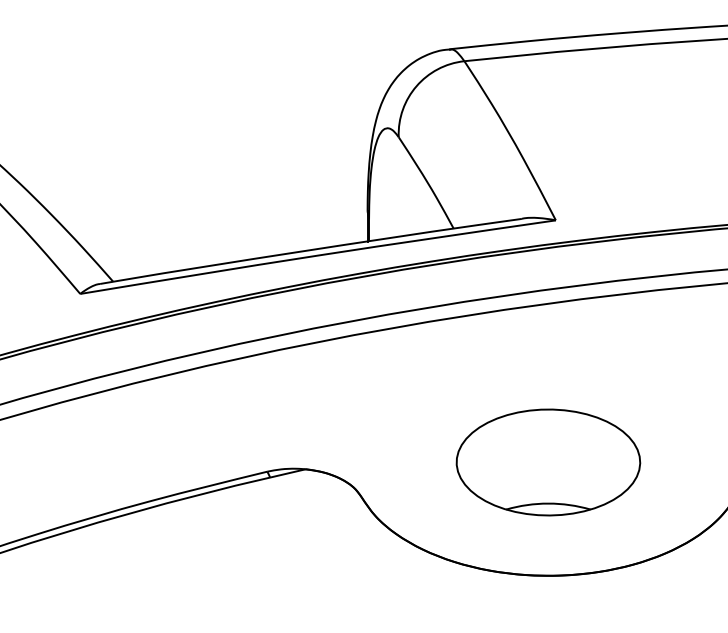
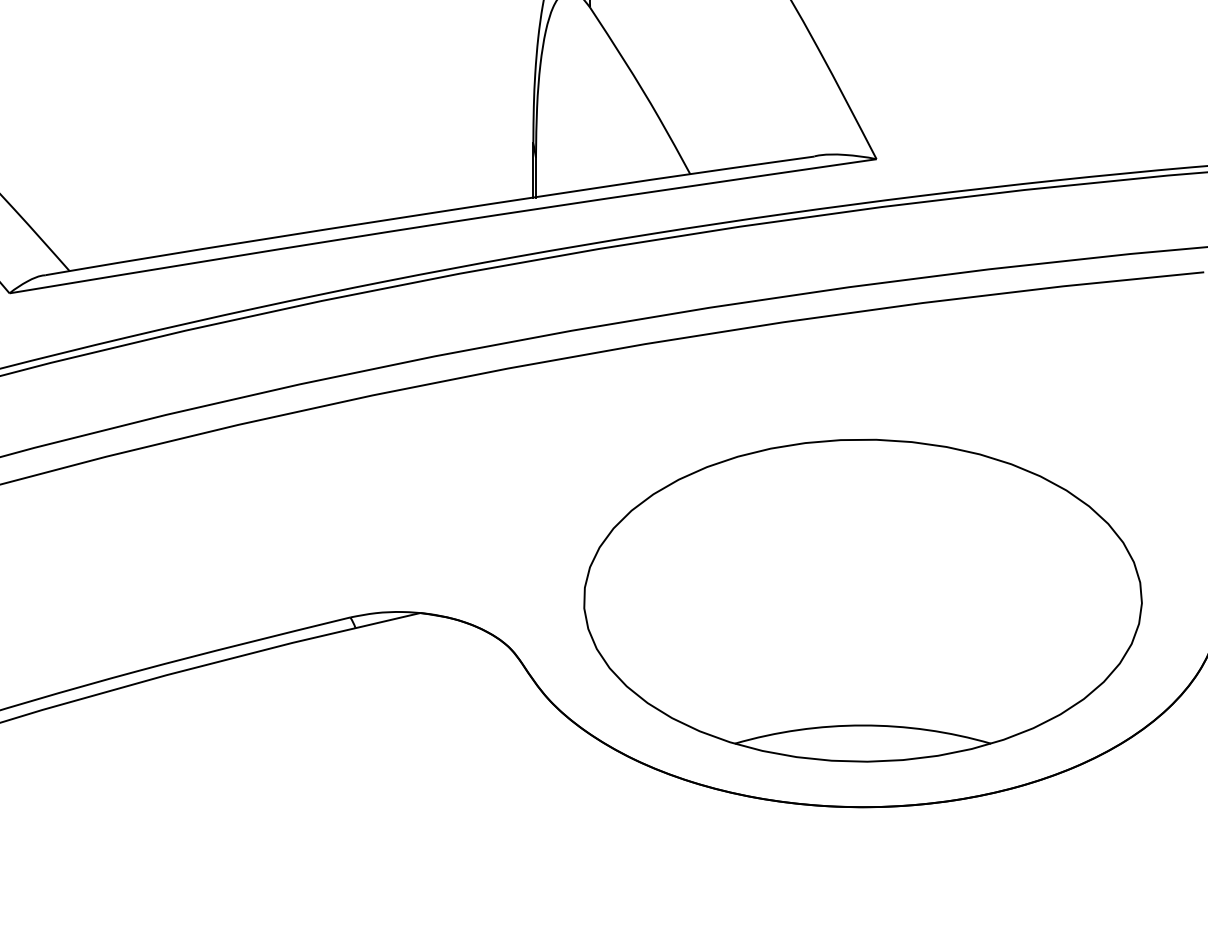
part: (548, 462) -> (863, 600), size x1.67

